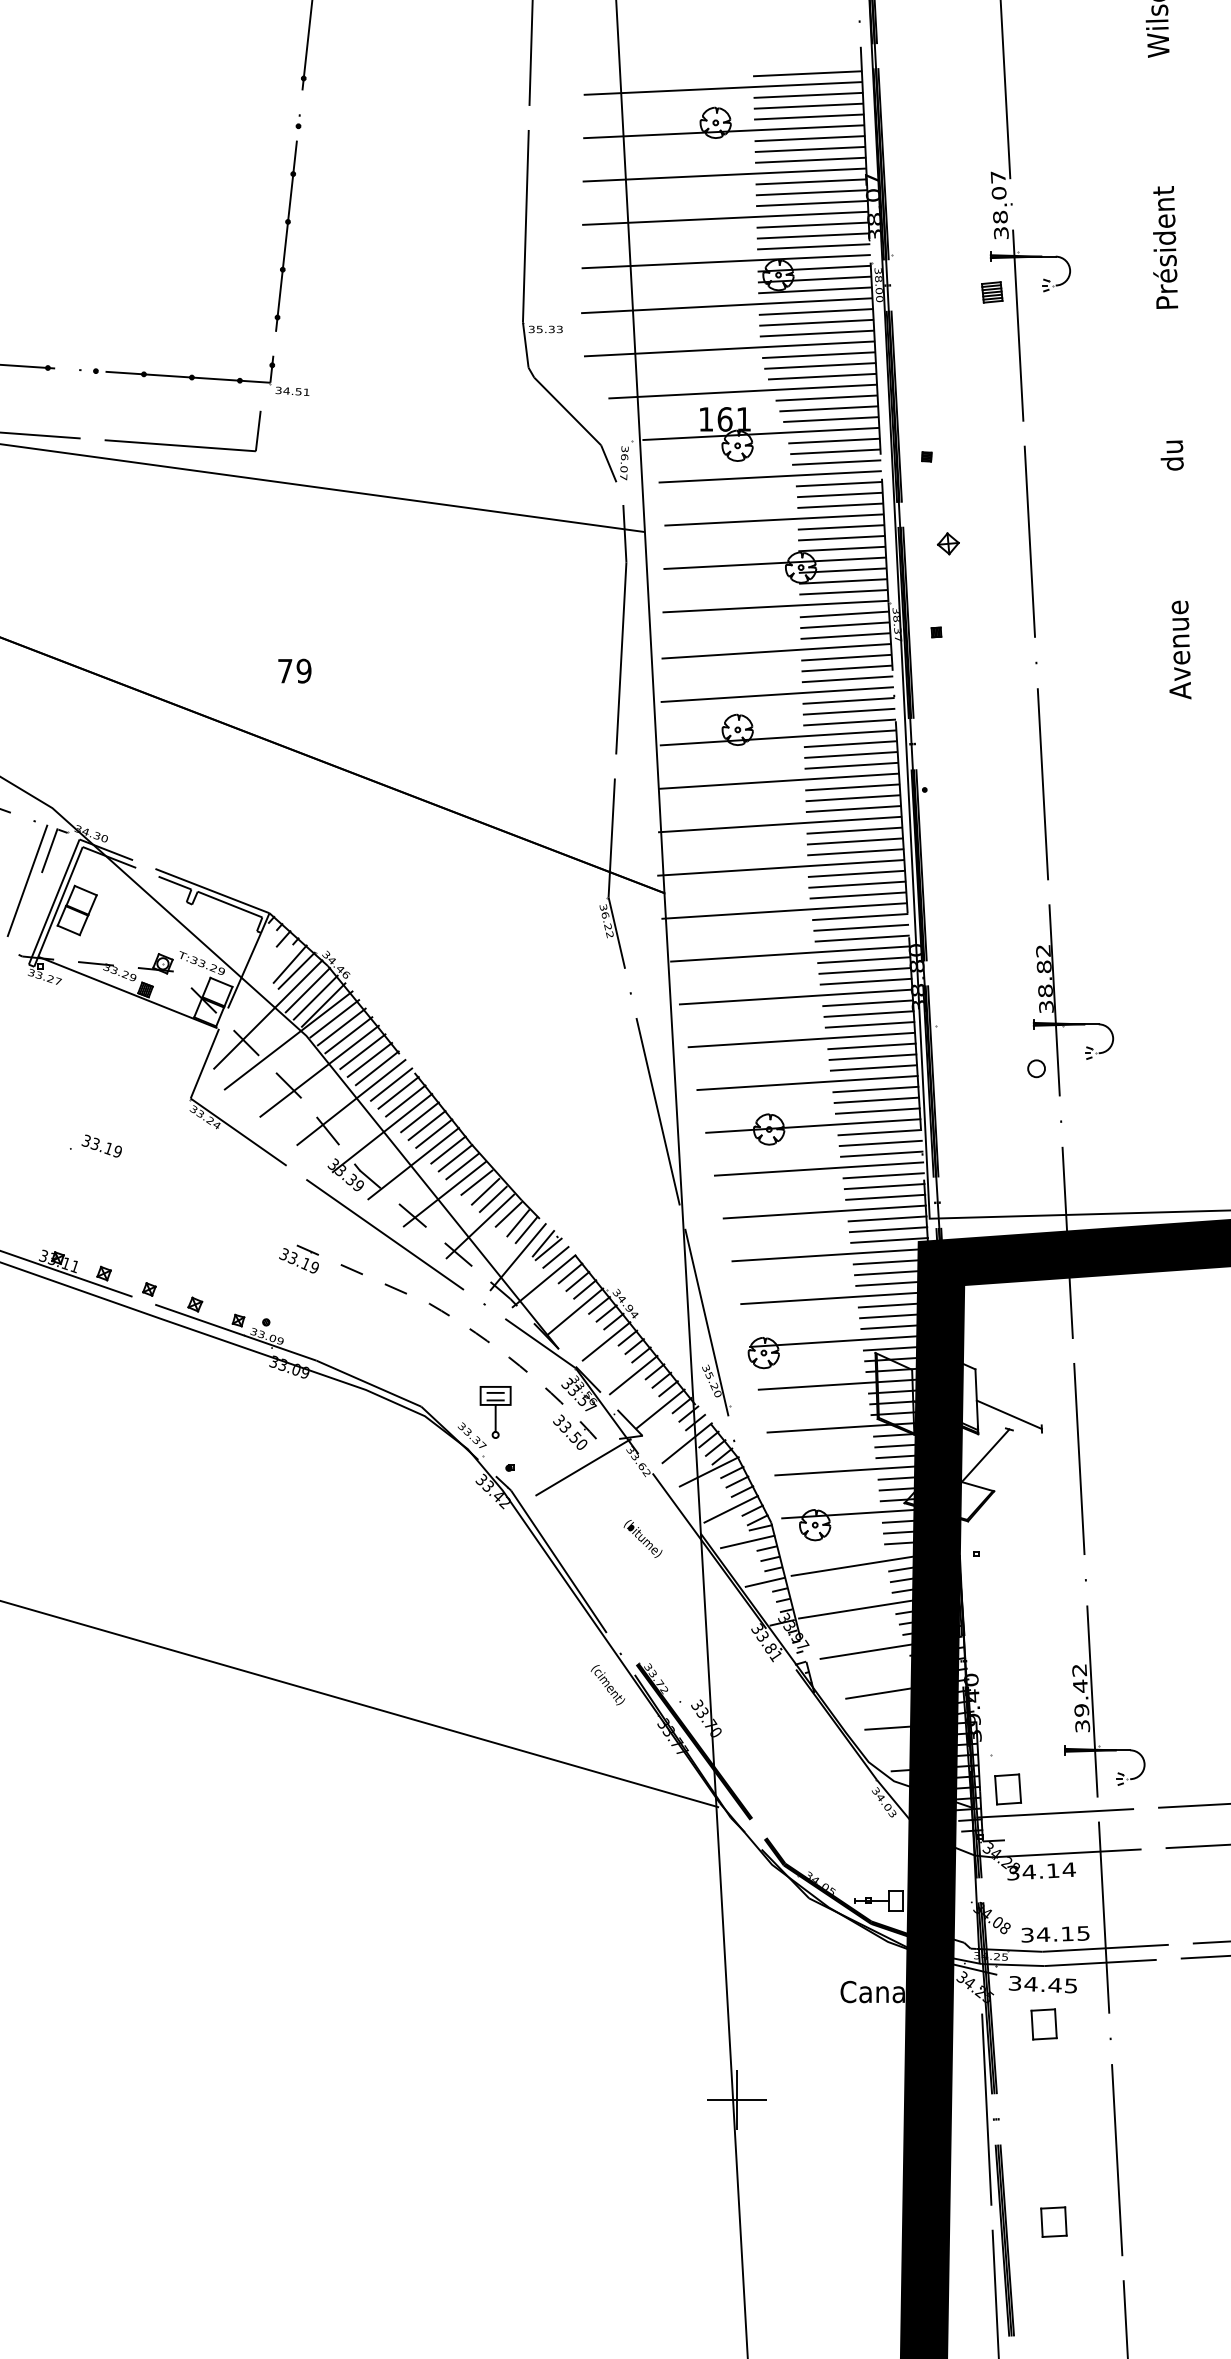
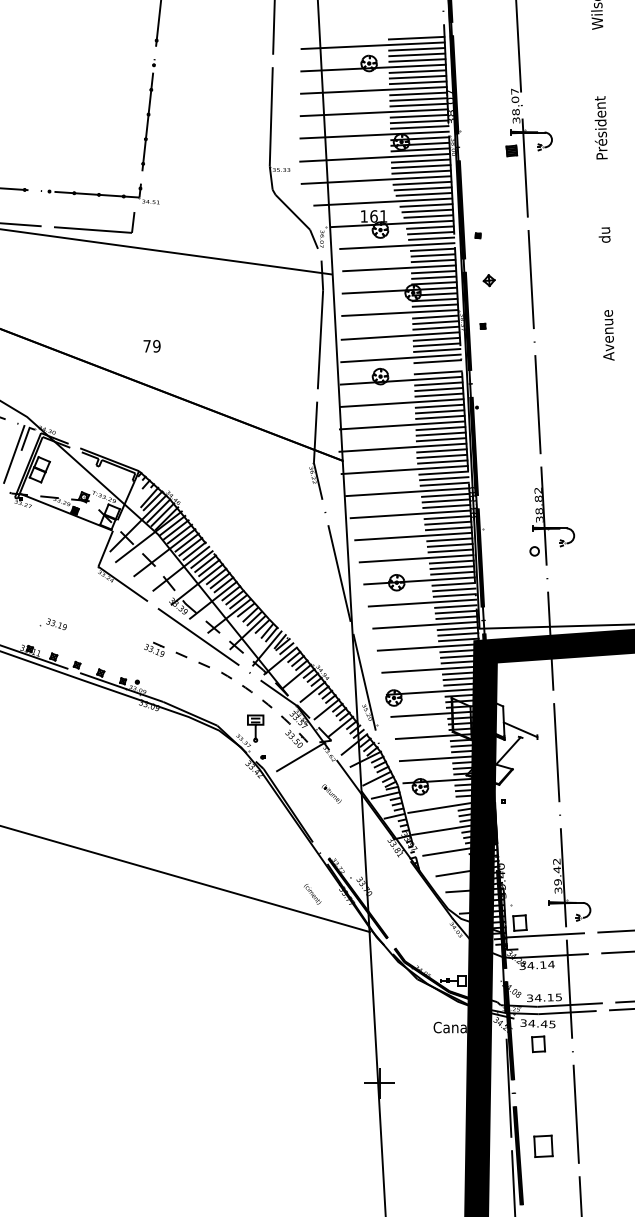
line: (848, 710) -> (437, 366), removed
part: (93, 1146) -> (52, 624), moved
text: (607, 1685) -> (312, 894), moved
part: (1053, 2220) -> (543, 1145), size x1.4

